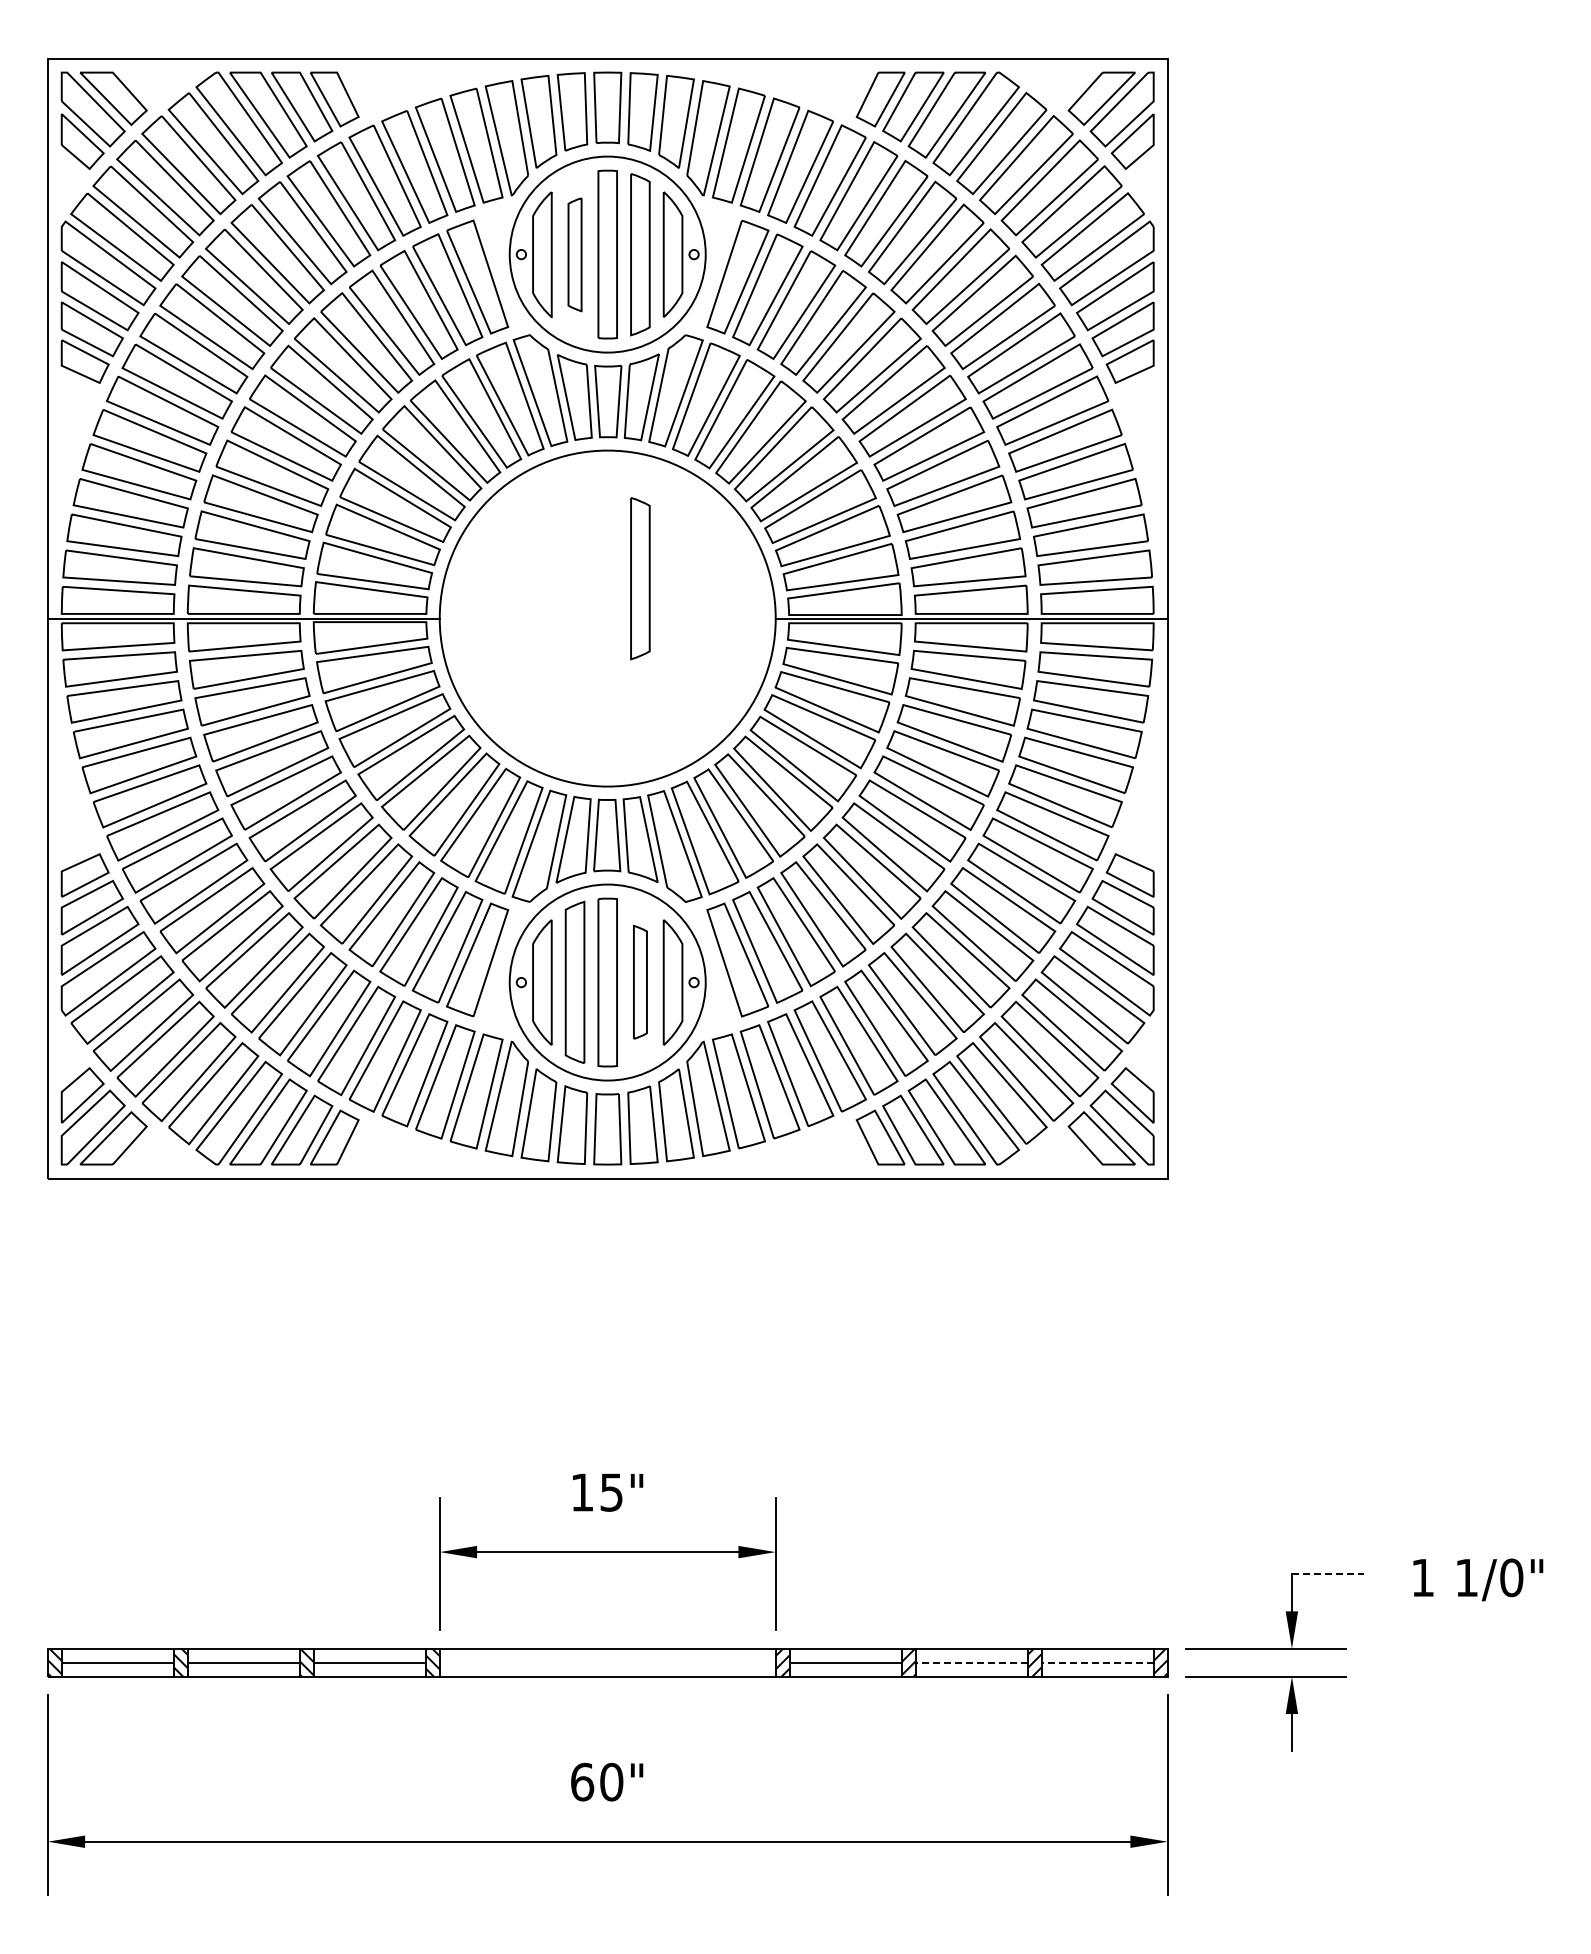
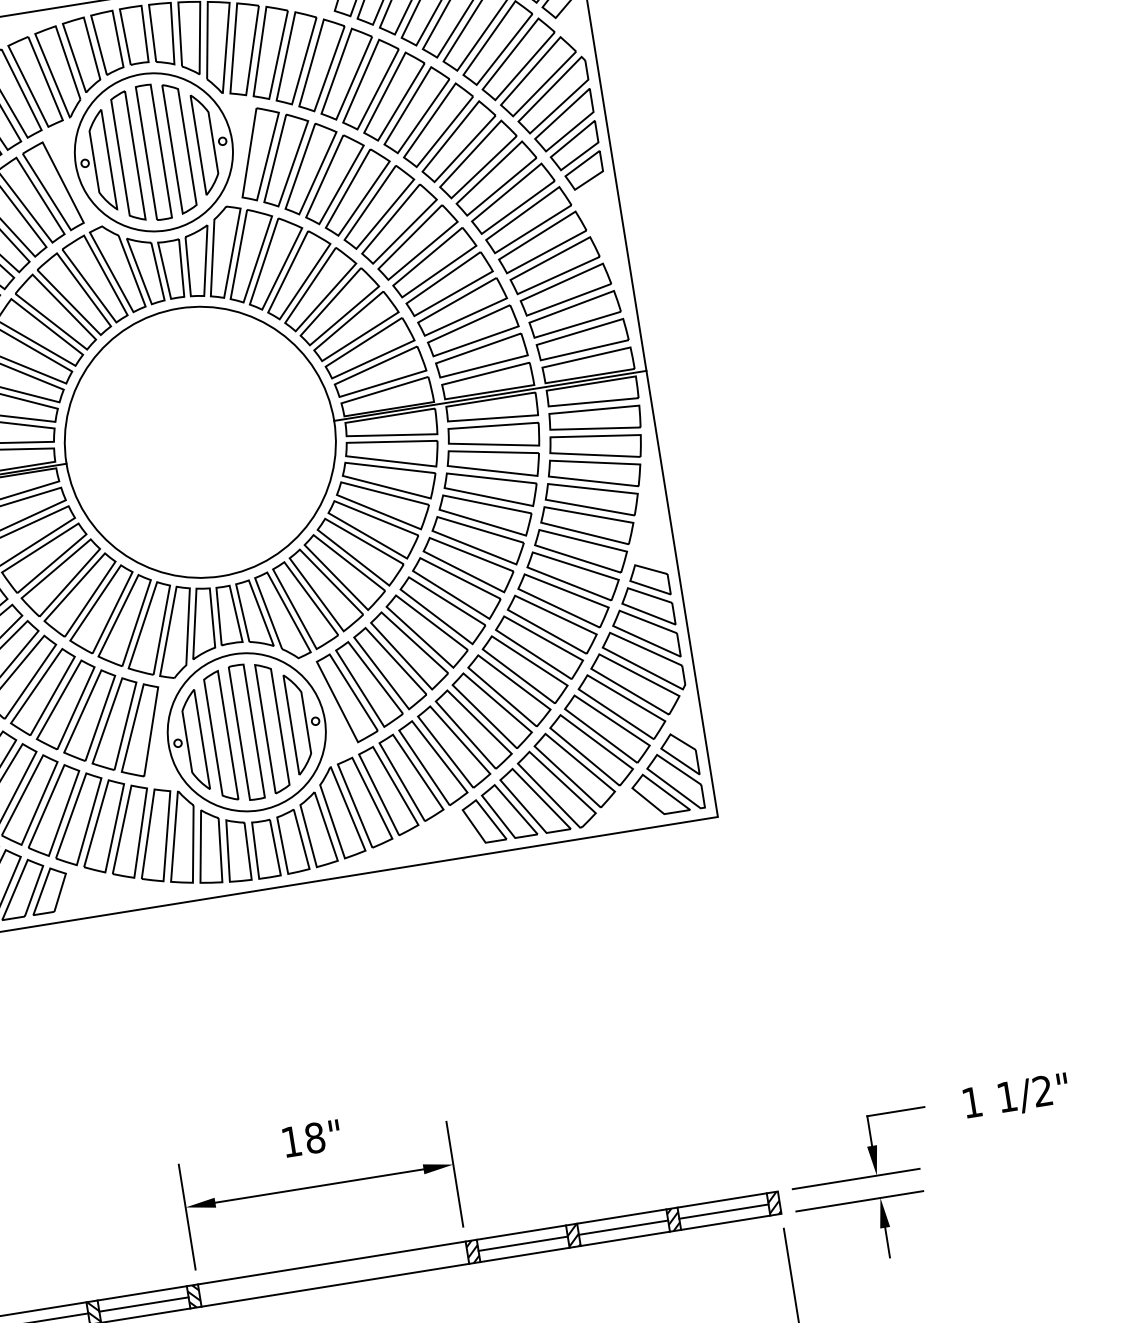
part: (574, 254) -> (127, 156), size x1.43
part: (640, 578) -> (221, 406), removed
part: (640, 981) -> (272, 727), size x1.43
text: (611, 1492) -> (314, 1138), 15" -> 18"
line: (1327, 1574) -> (895, 1112), dashed -> solid
text: (1511, 1577) -> (1042, 1090), 1/0" -> 1/2"
line: (971, 1662) -> (623, 1227), dashed -> solid
line: (1097, 1662) -> (723, 1211), dashed -> solid

